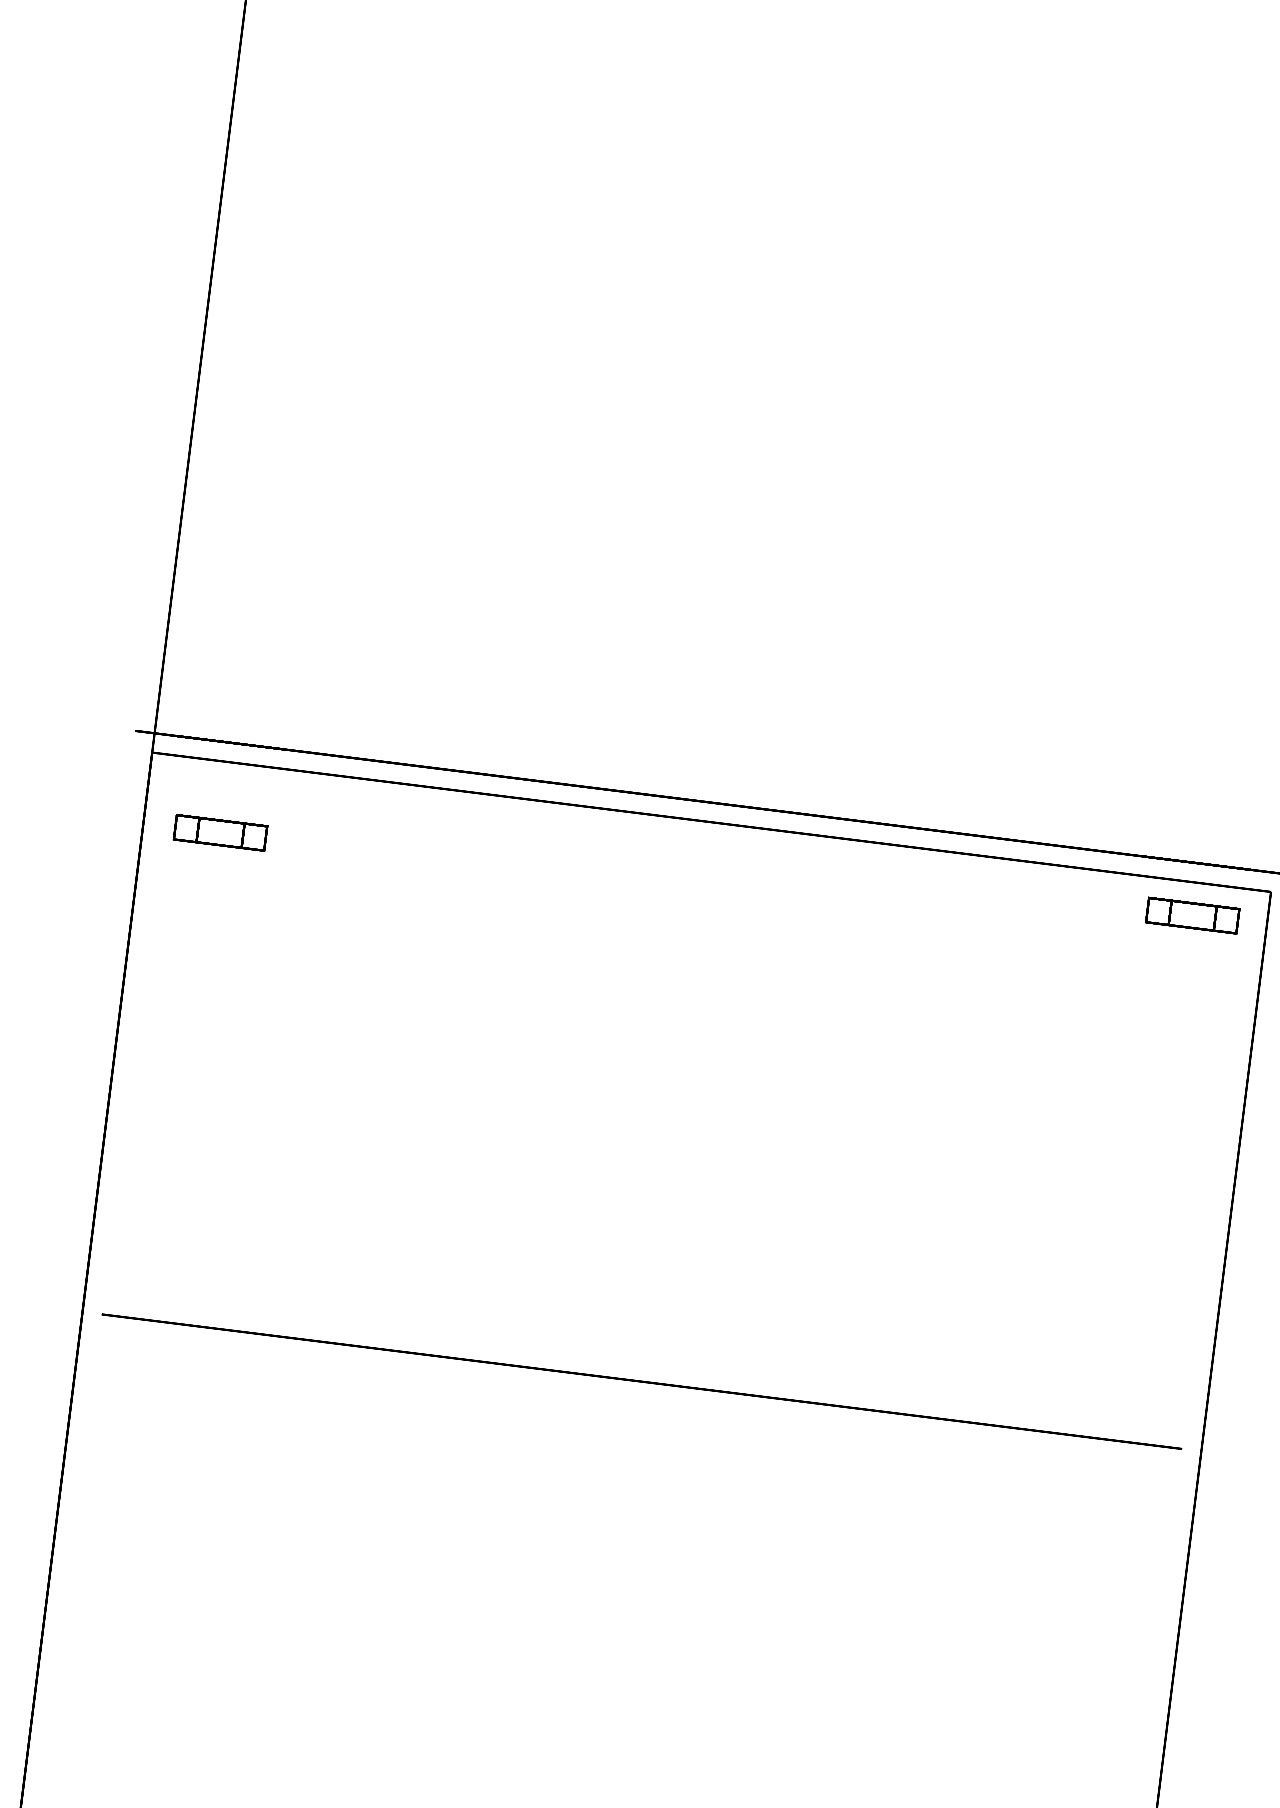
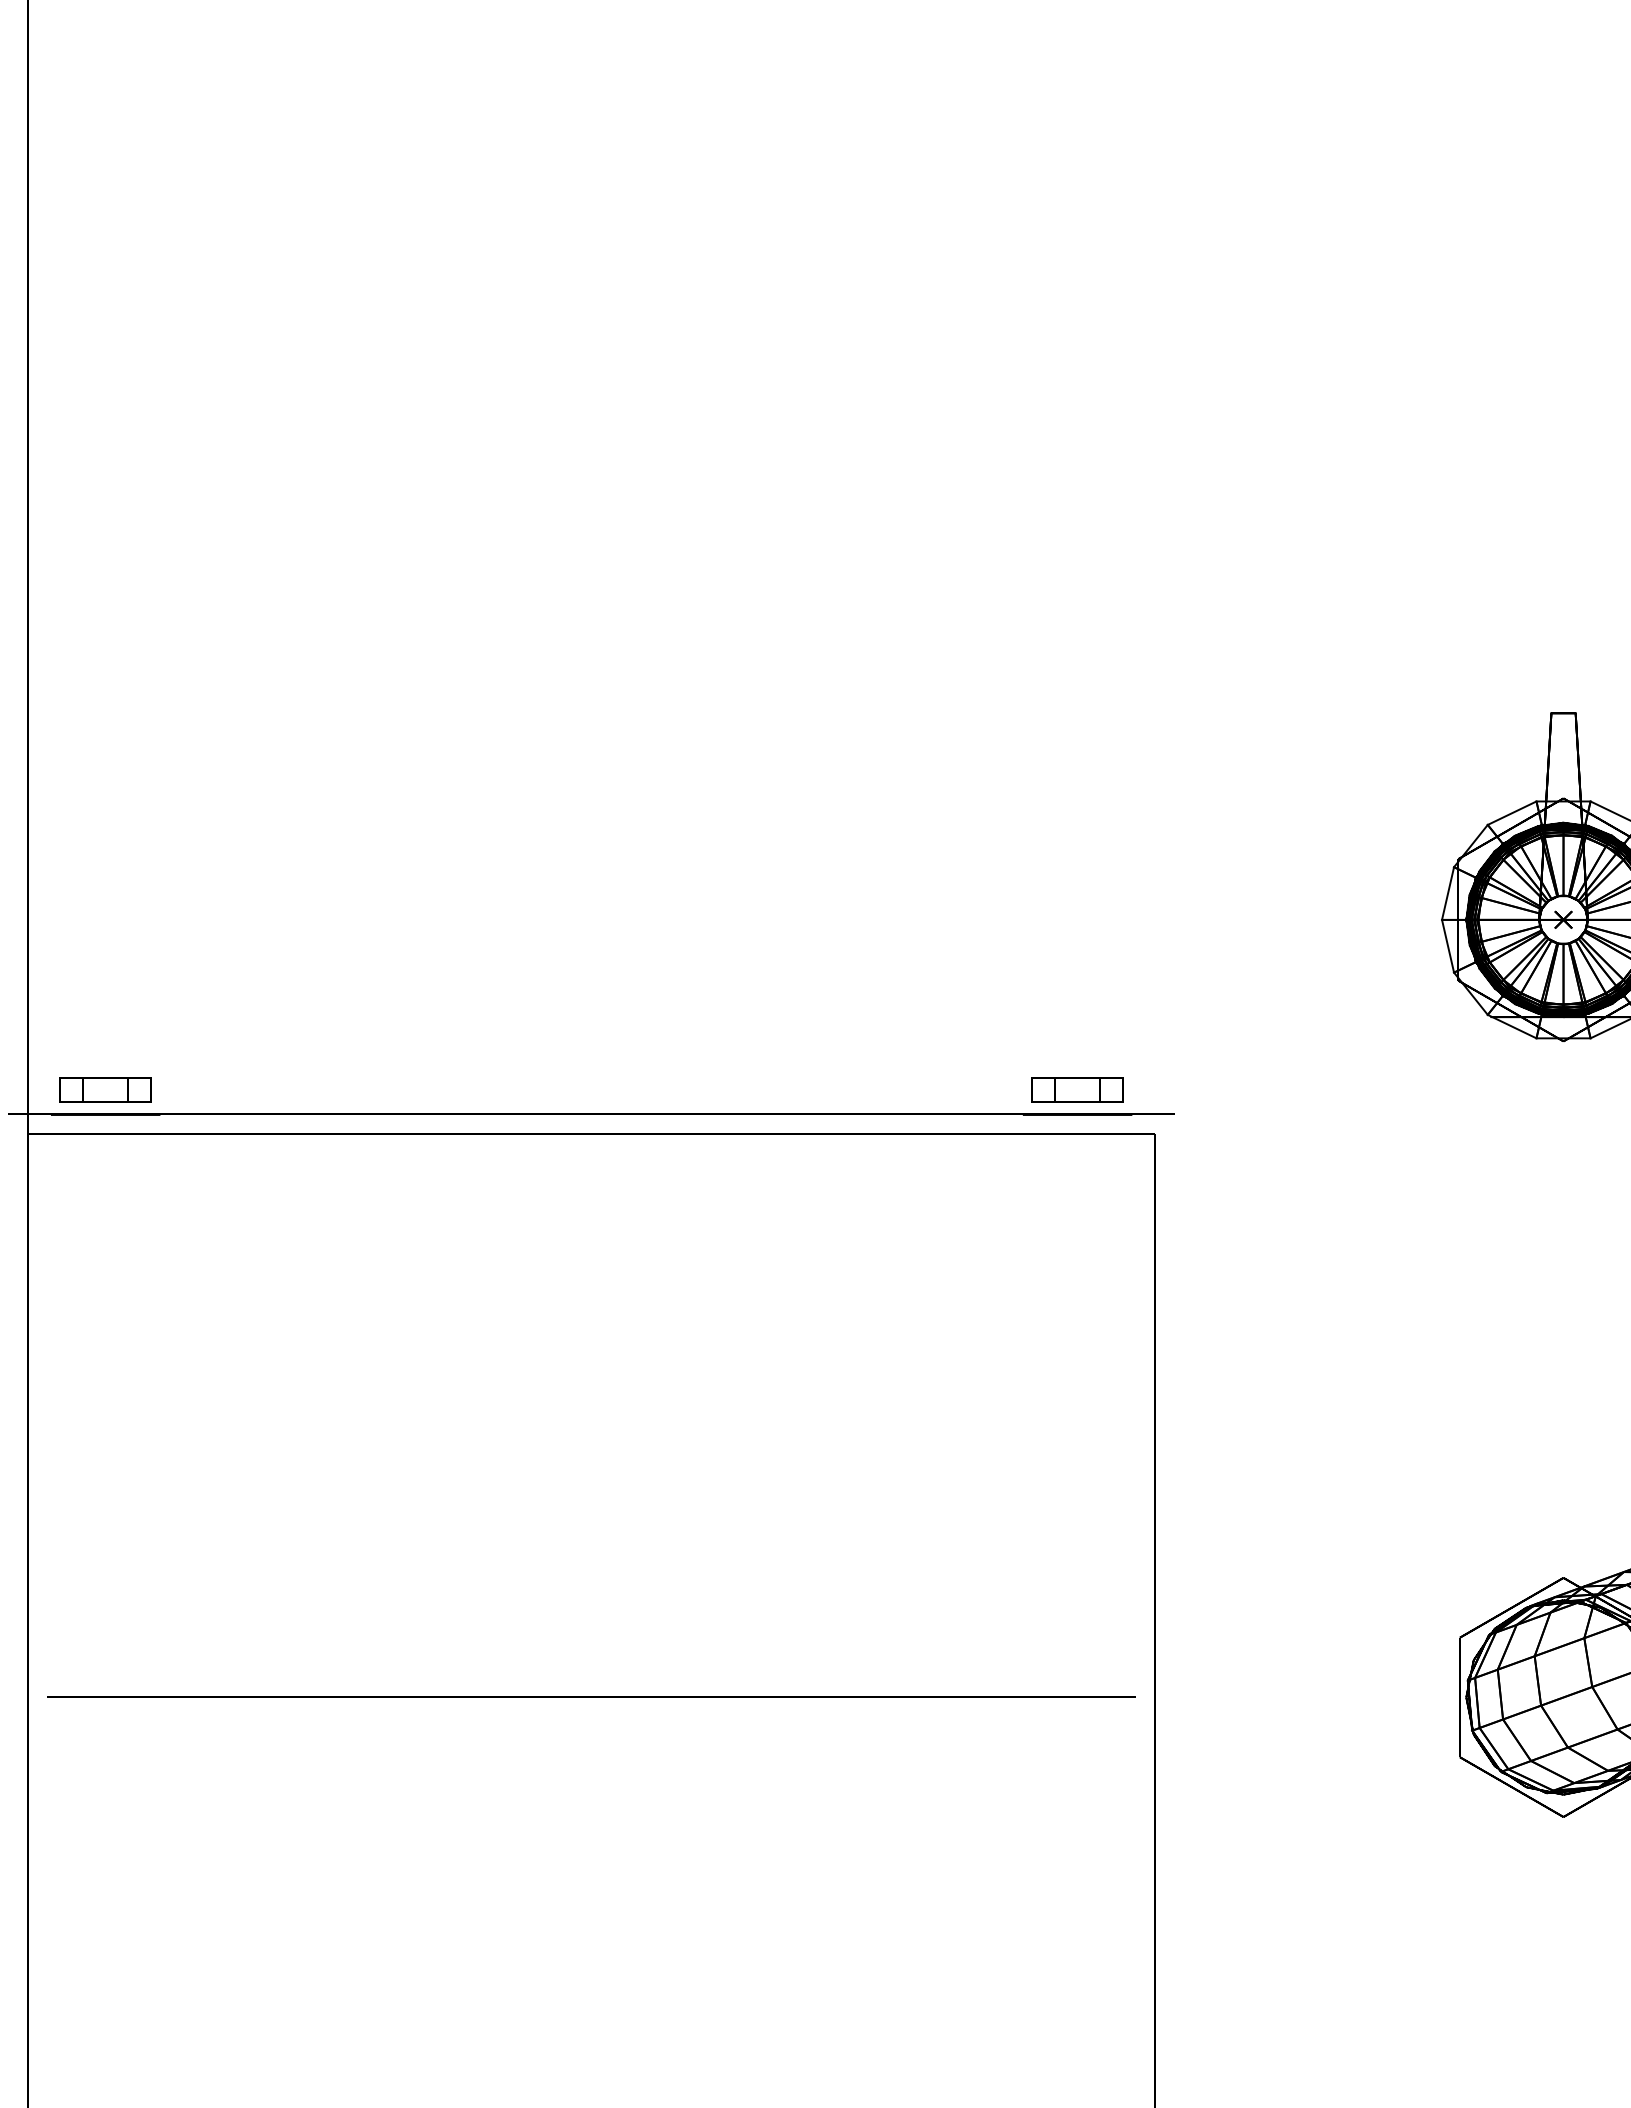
part: (220, 832) -> (105, 1089), moved
part: (1192, 915) -> (1077, 1089), moved

